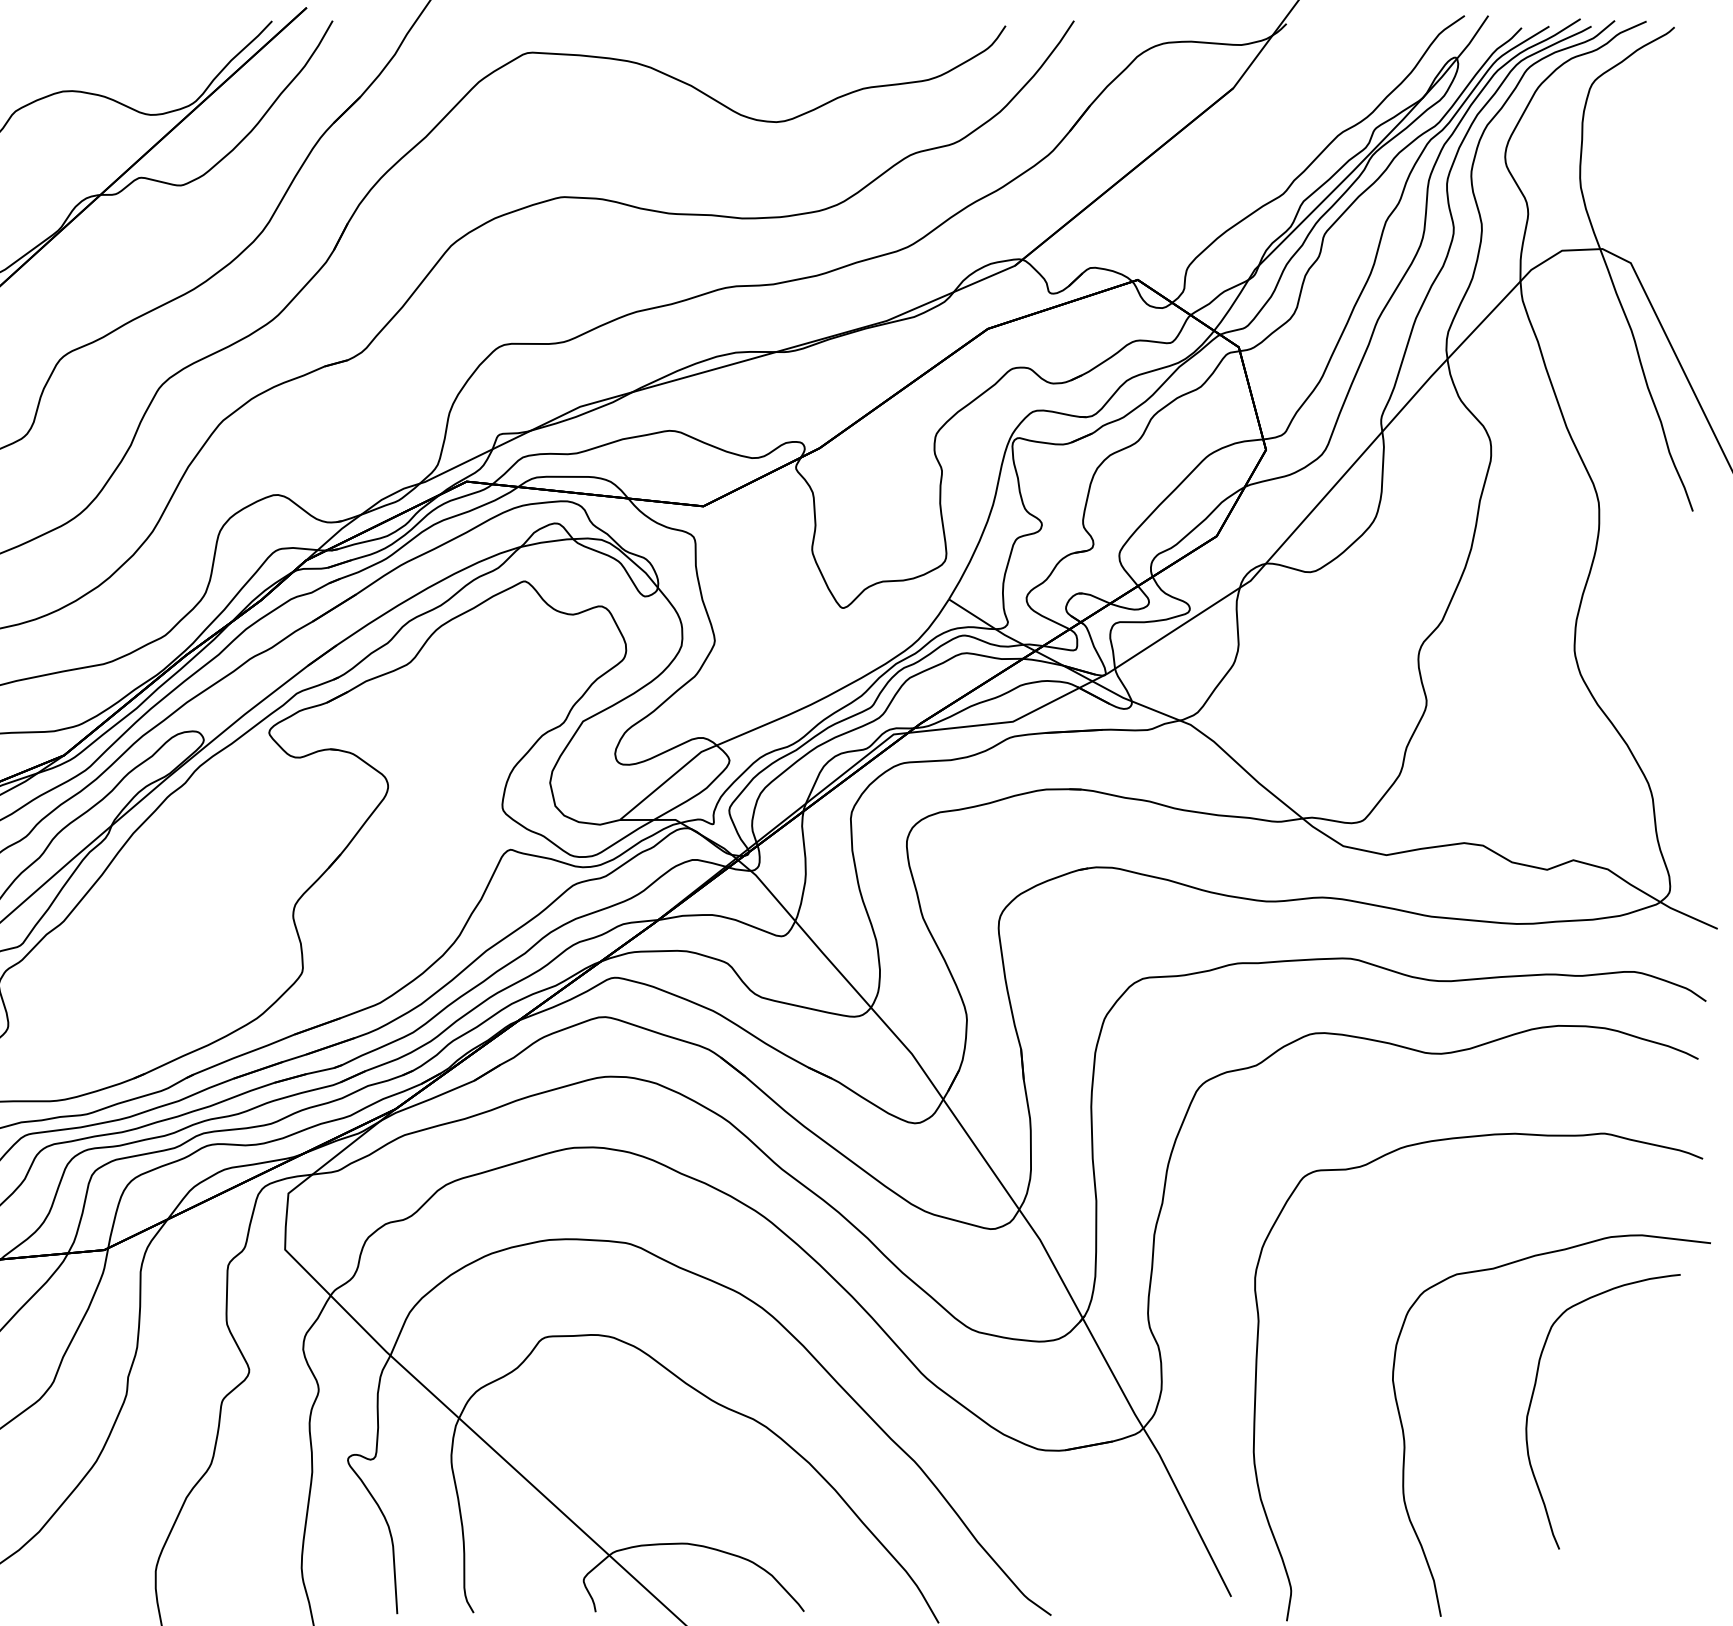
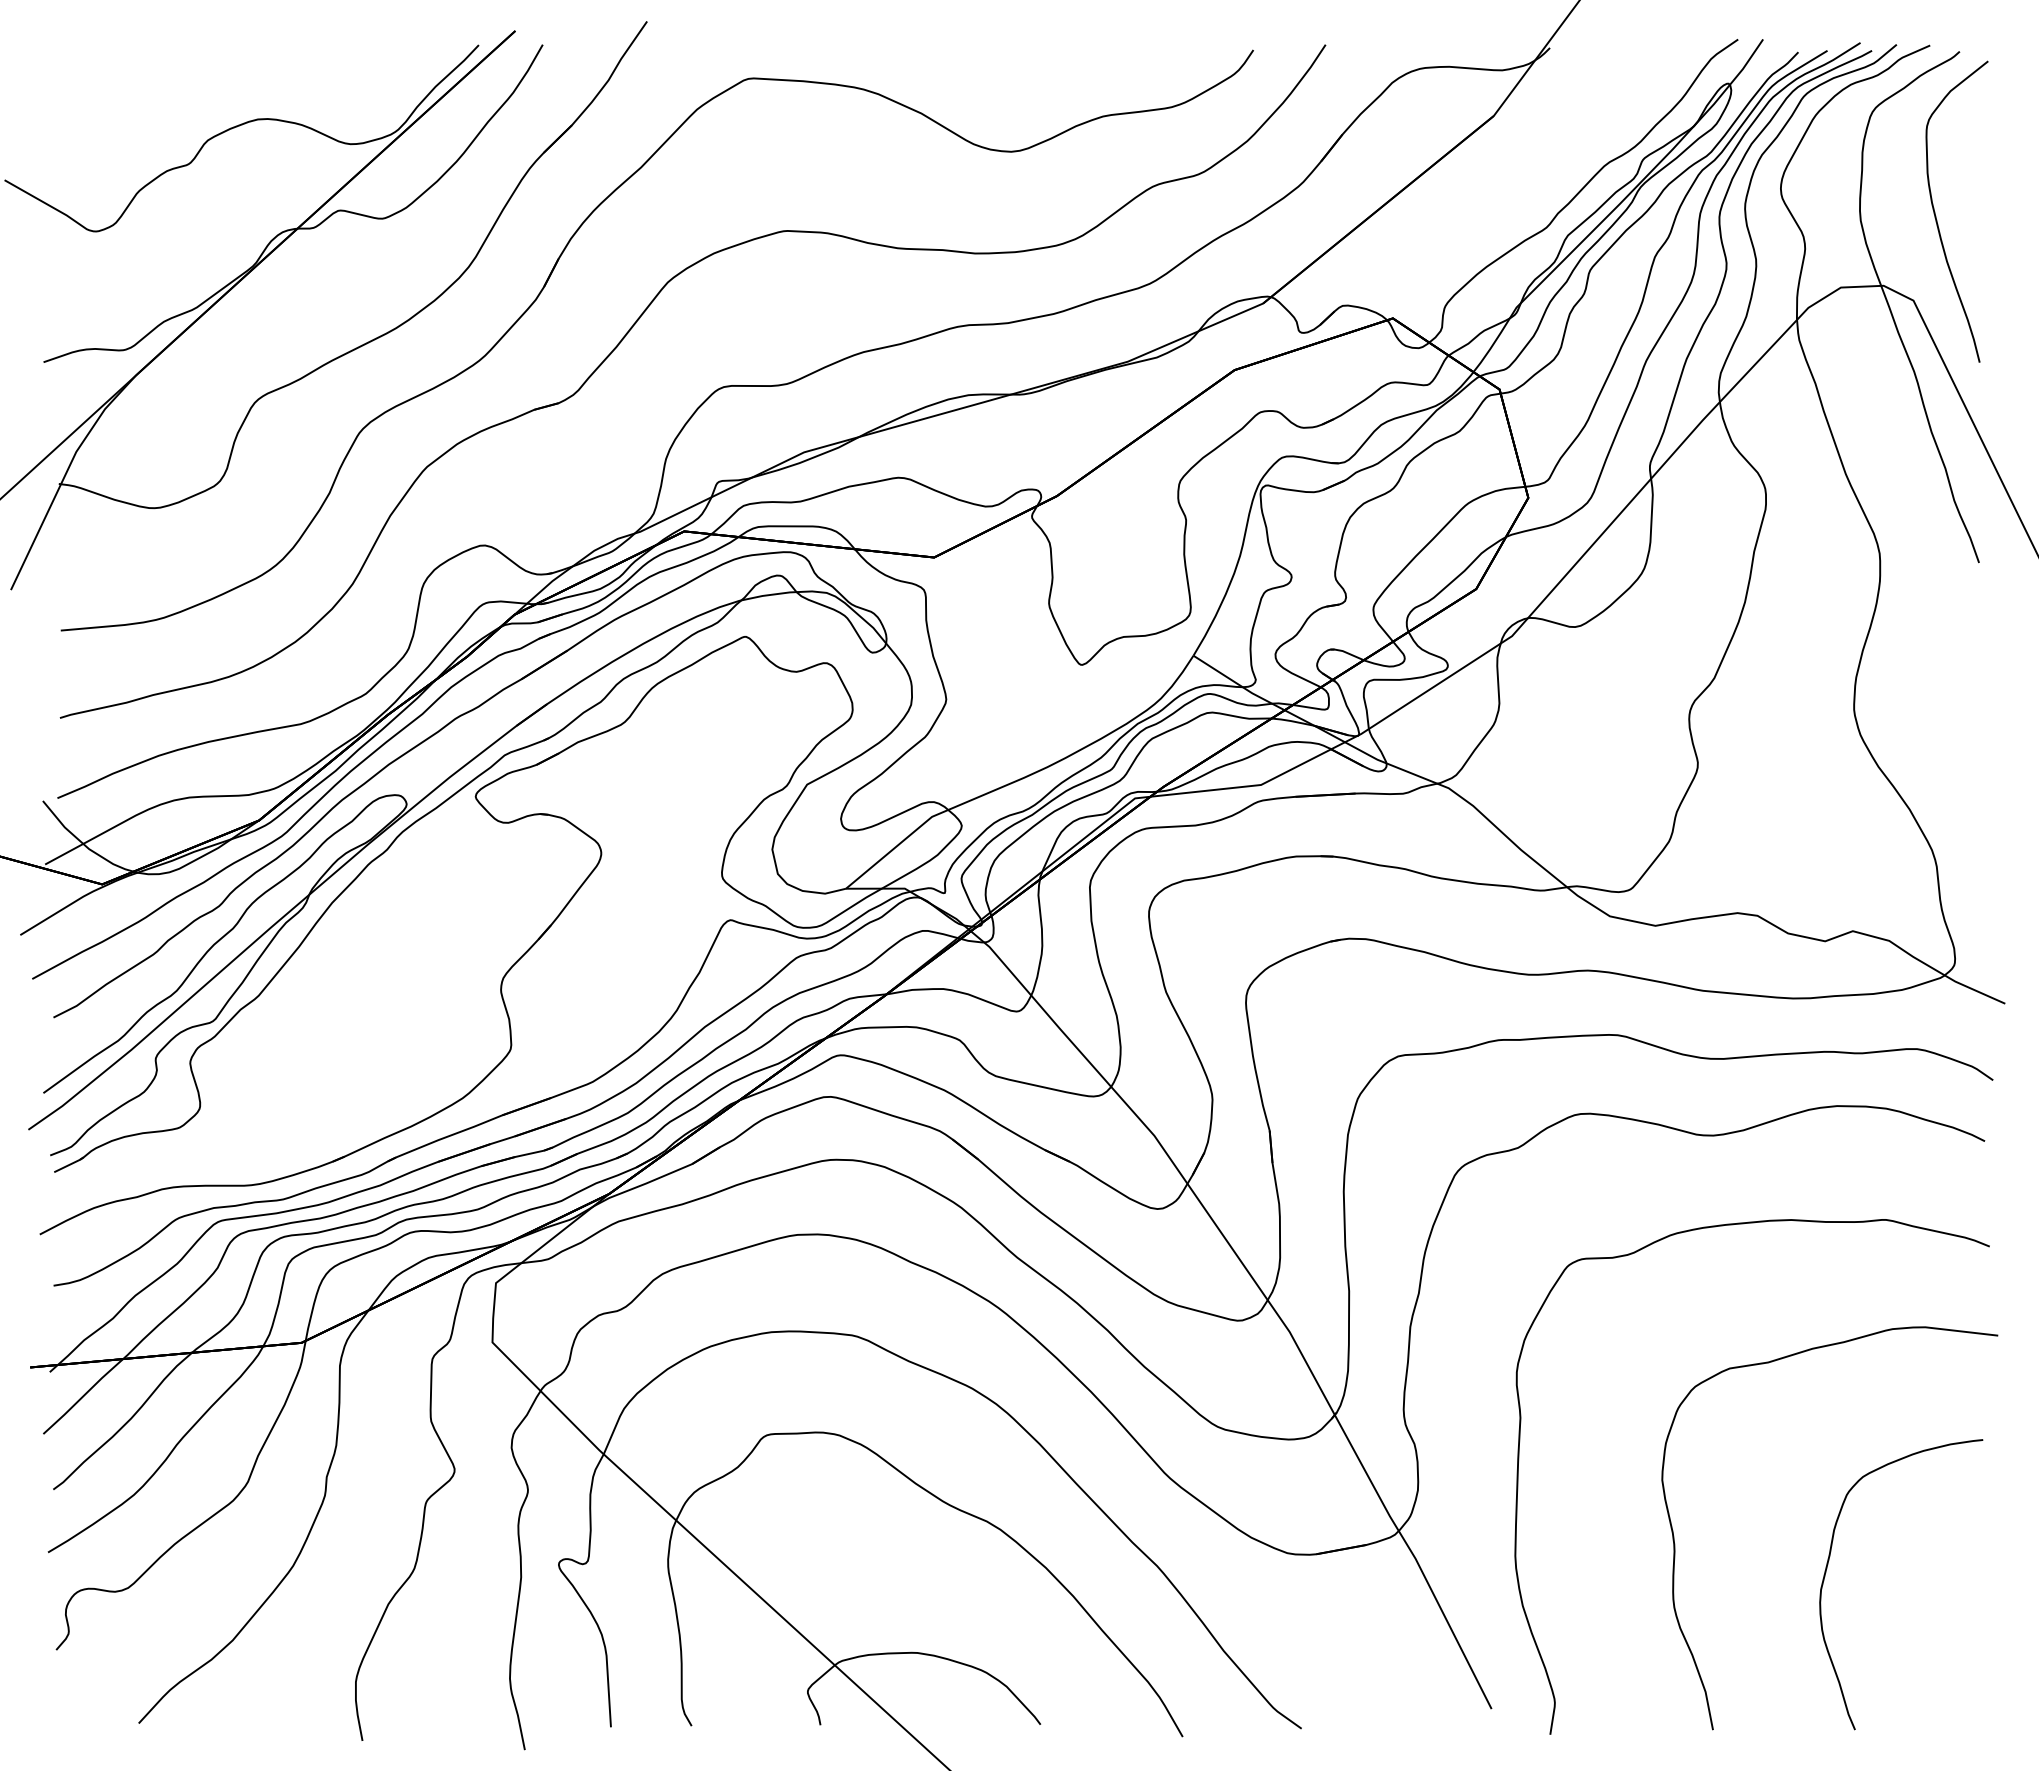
curve: (1652, 183) -> (1936, 216), added
curve: (1534, 1392) -> (1828, 1564), moved

